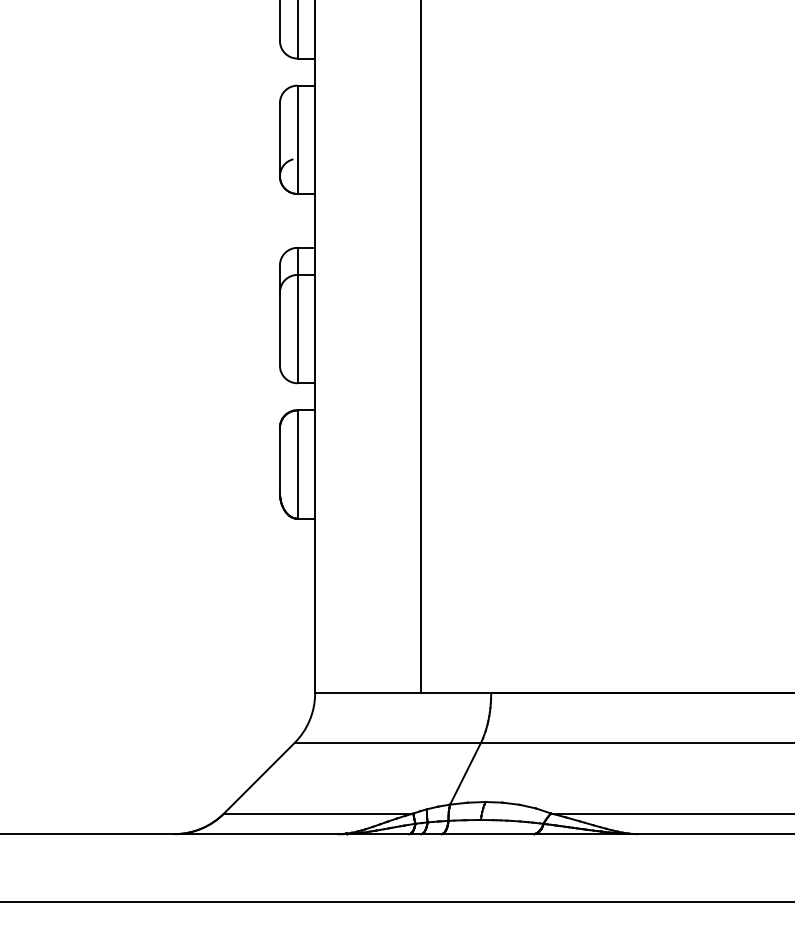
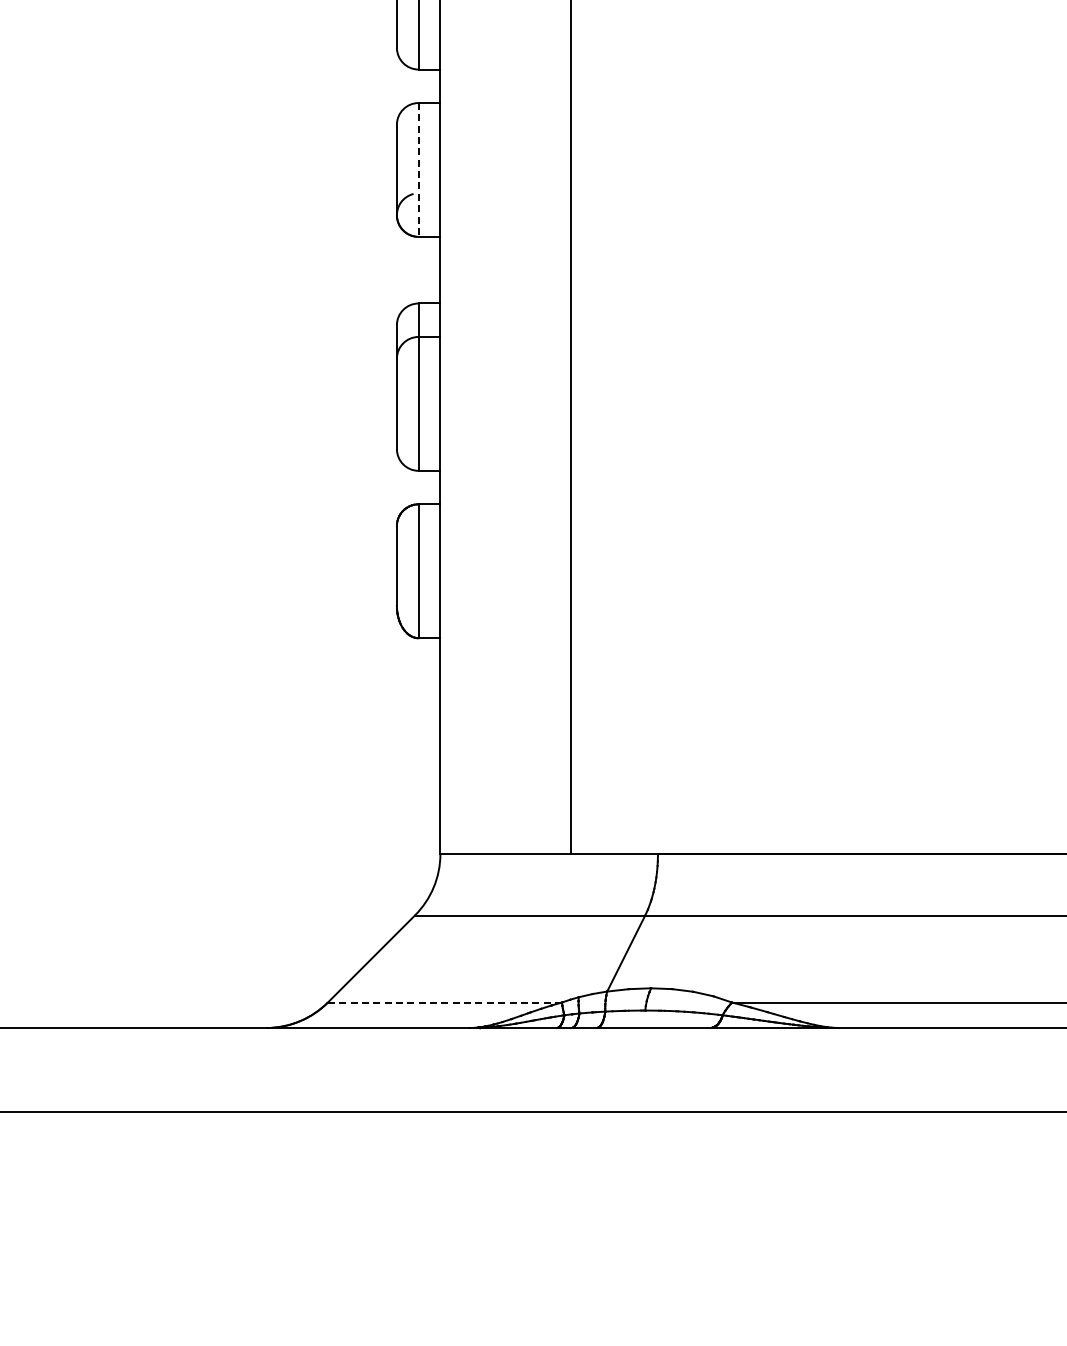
line: (297, 139) -> (418, 169), solid -> dashed
line: (319, 813) -> (445, 1002), solid -> dashed

